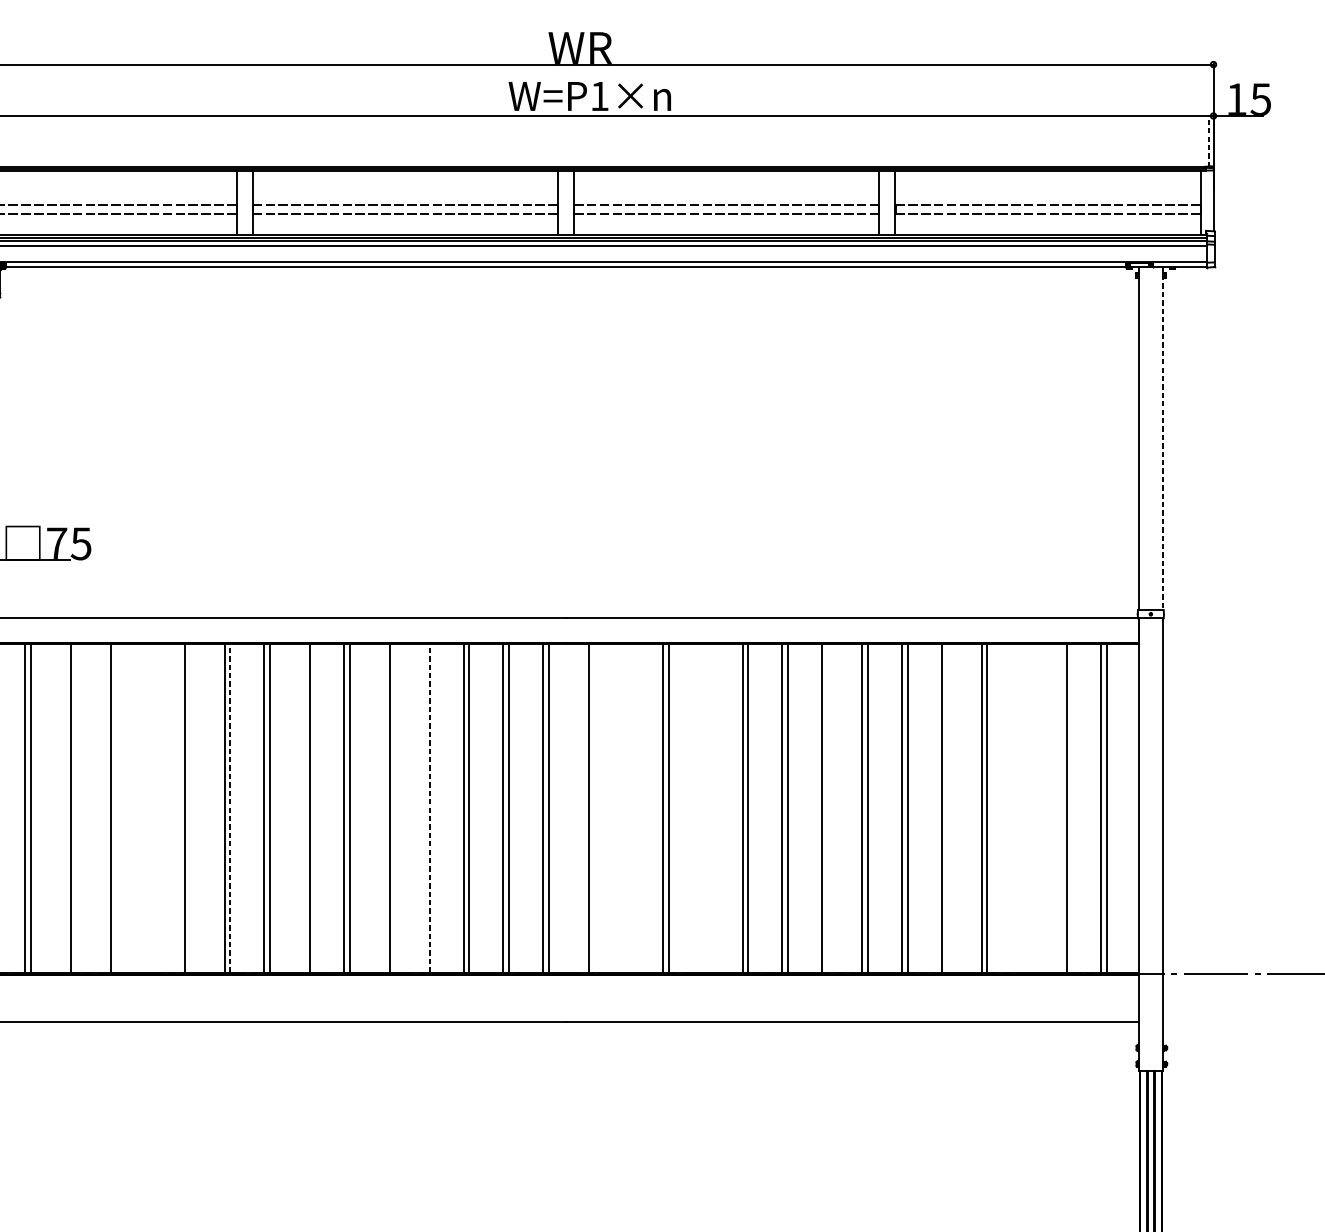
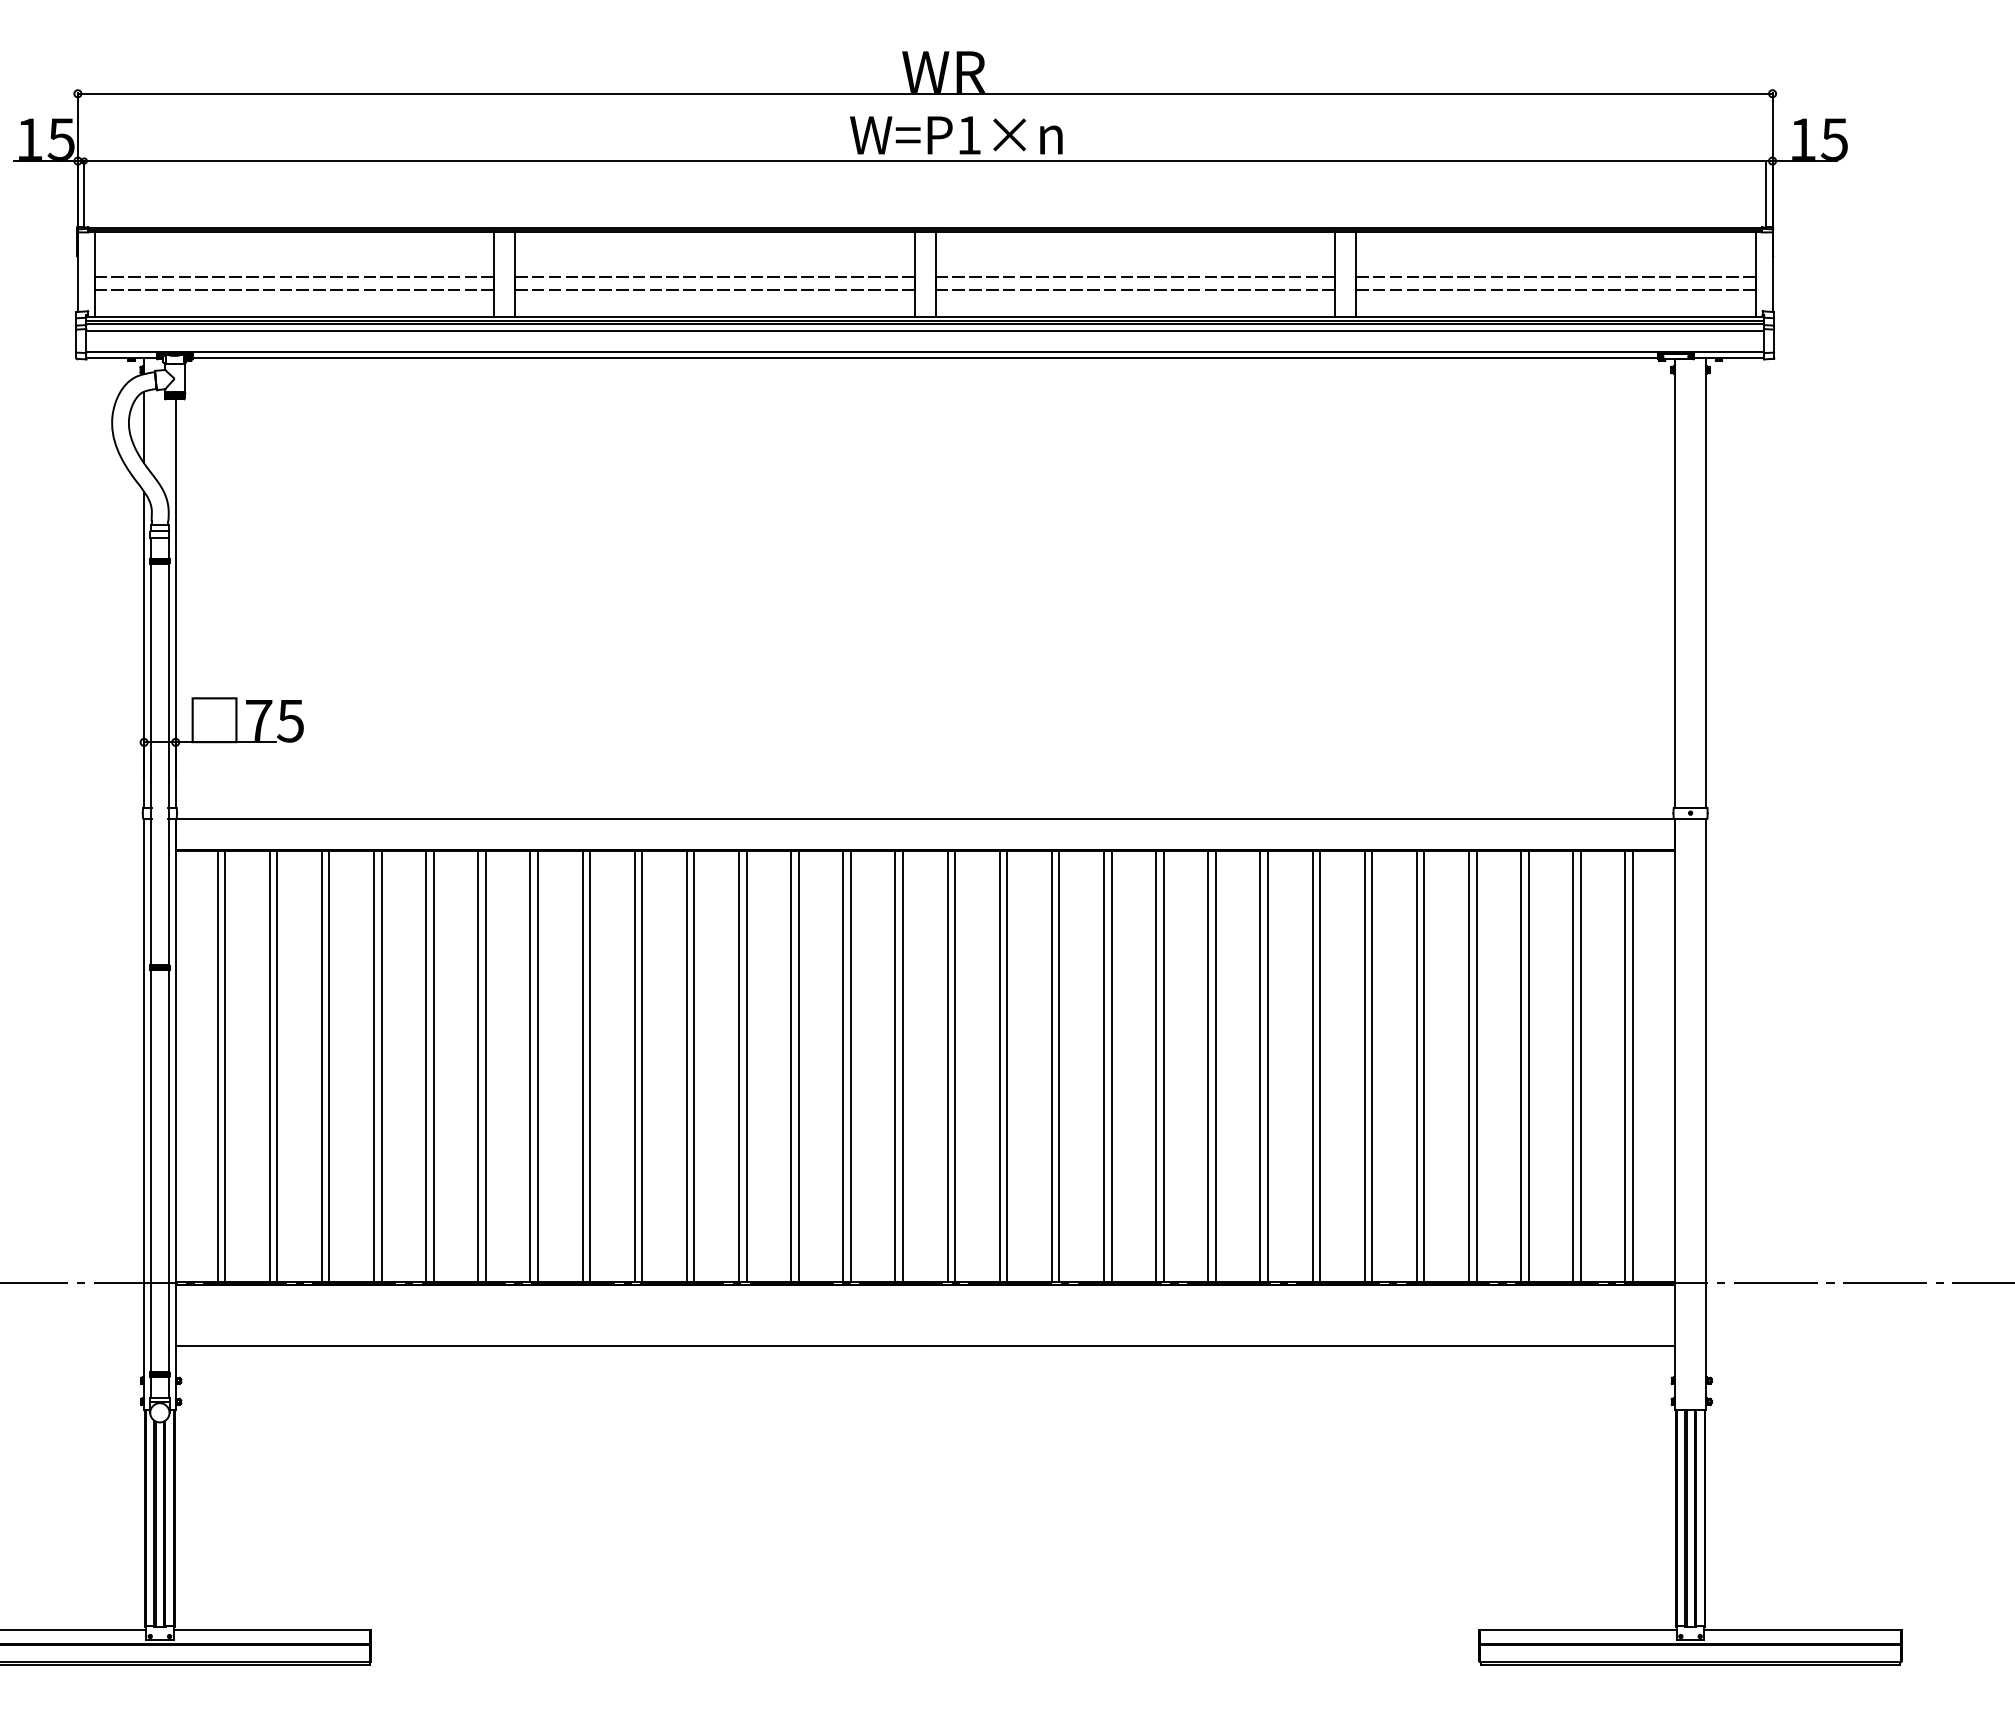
line: (1208, 141) -> (1766, 194), dashed -> solid
line: (1163, 438) -> (1706, 582), dashed -> solid
line: (65, 807) -> (269, 1066), added
line: (104, 807) -> (321, 1066), added
line: (144, 807) -> (373, 1066), added
line: (150, 807) -> (381, 1066), added
line: (190, 807) -> (433, 1066), added
line: (230, 807) -> (485, 1066), dashed -> solid
line: (304, 807) -> (582, 1066), added
line: (383, 807) -> (686, 1066), added
line: (423, 807) -> (738, 1066), added
line: (429, 807) -> (746, 1066), dashed -> solid
line: (583, 807) -> (947, 1066), added
line: (622, 807) -> (999, 1066), added
line: (628, 807) -> (1007, 1066), added
line: (702, 807) -> (1103, 1066), added
line: (708, 807) -> (1111, 1066), added
line: (827, 807) -> (1267, 1066), added
line: (947, 807) -> (1424, 1066), added
line: (1021, 807) -> (1521, 1066), added
line: (1027, 807) -> (1528, 1066), added
line: (1061, 807) -> (1573, 1066), added

